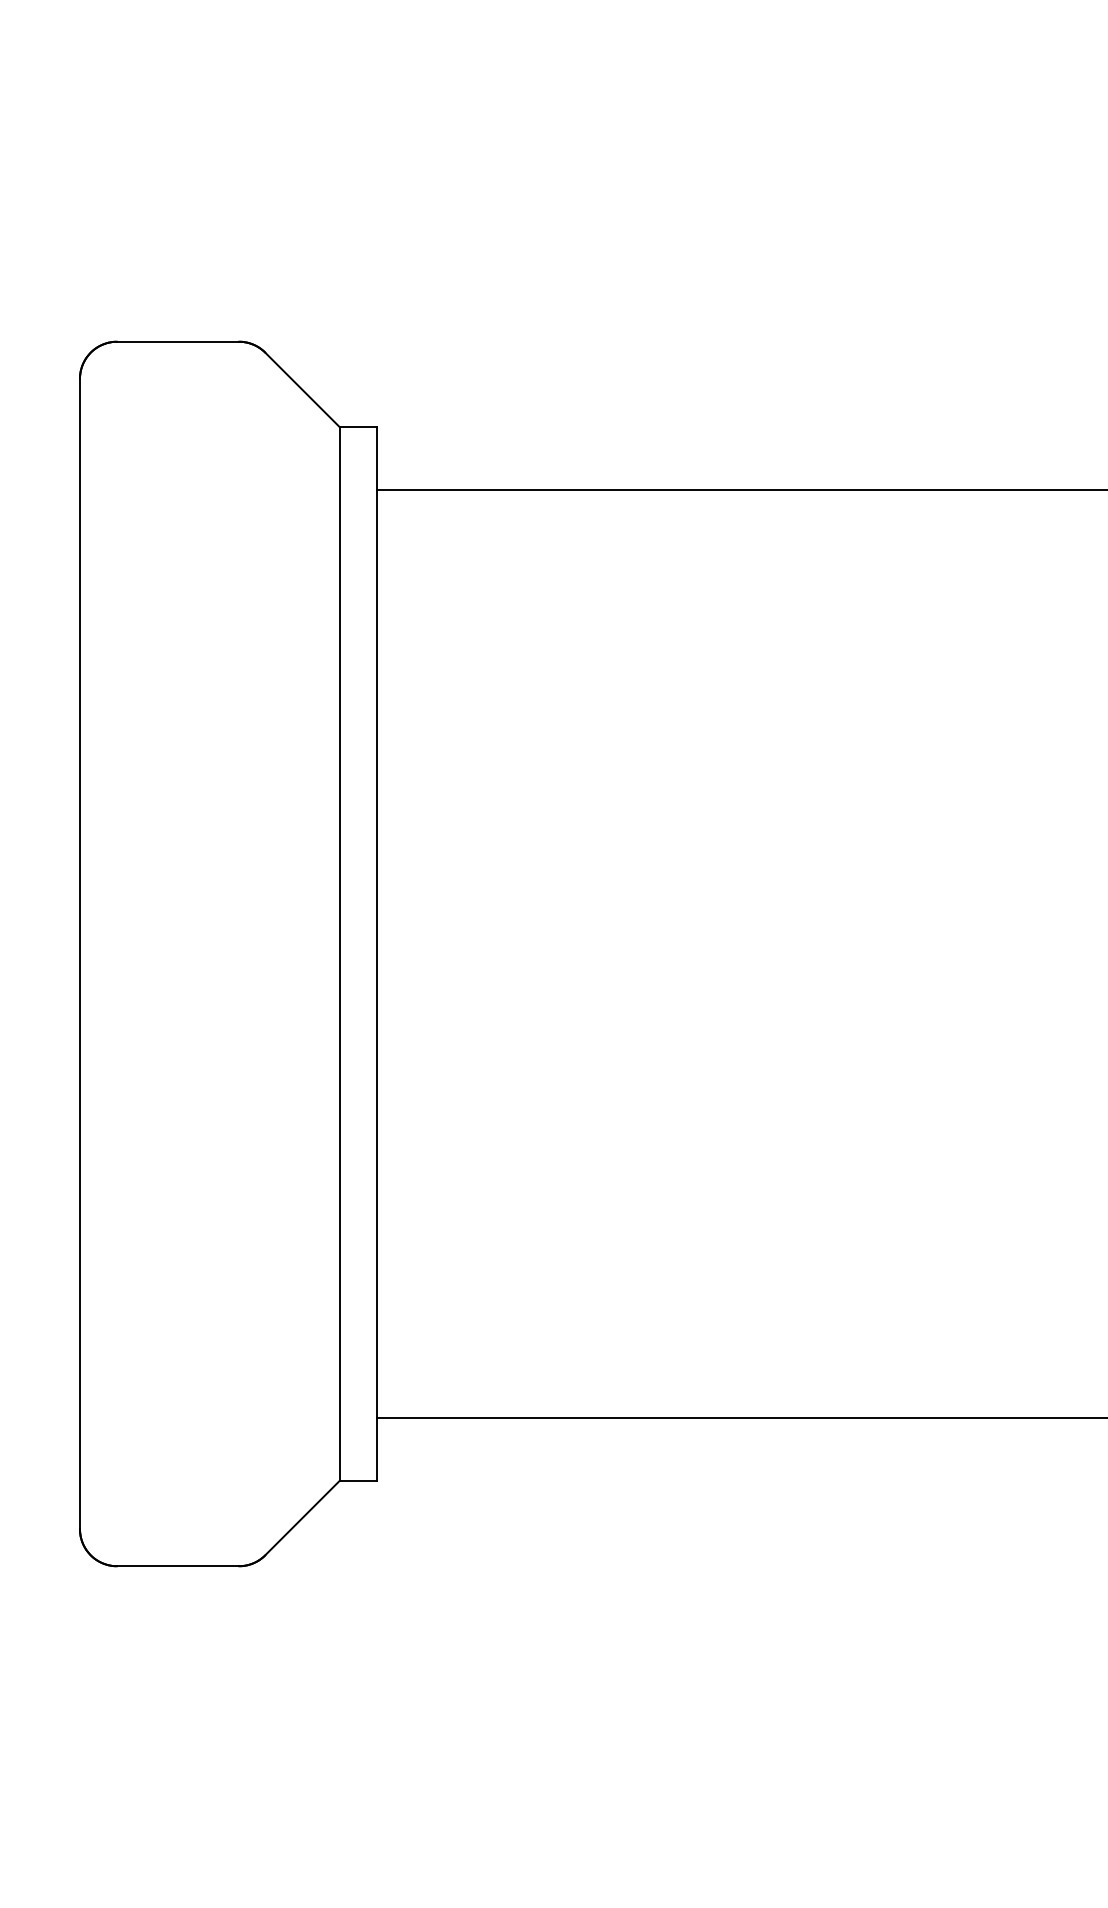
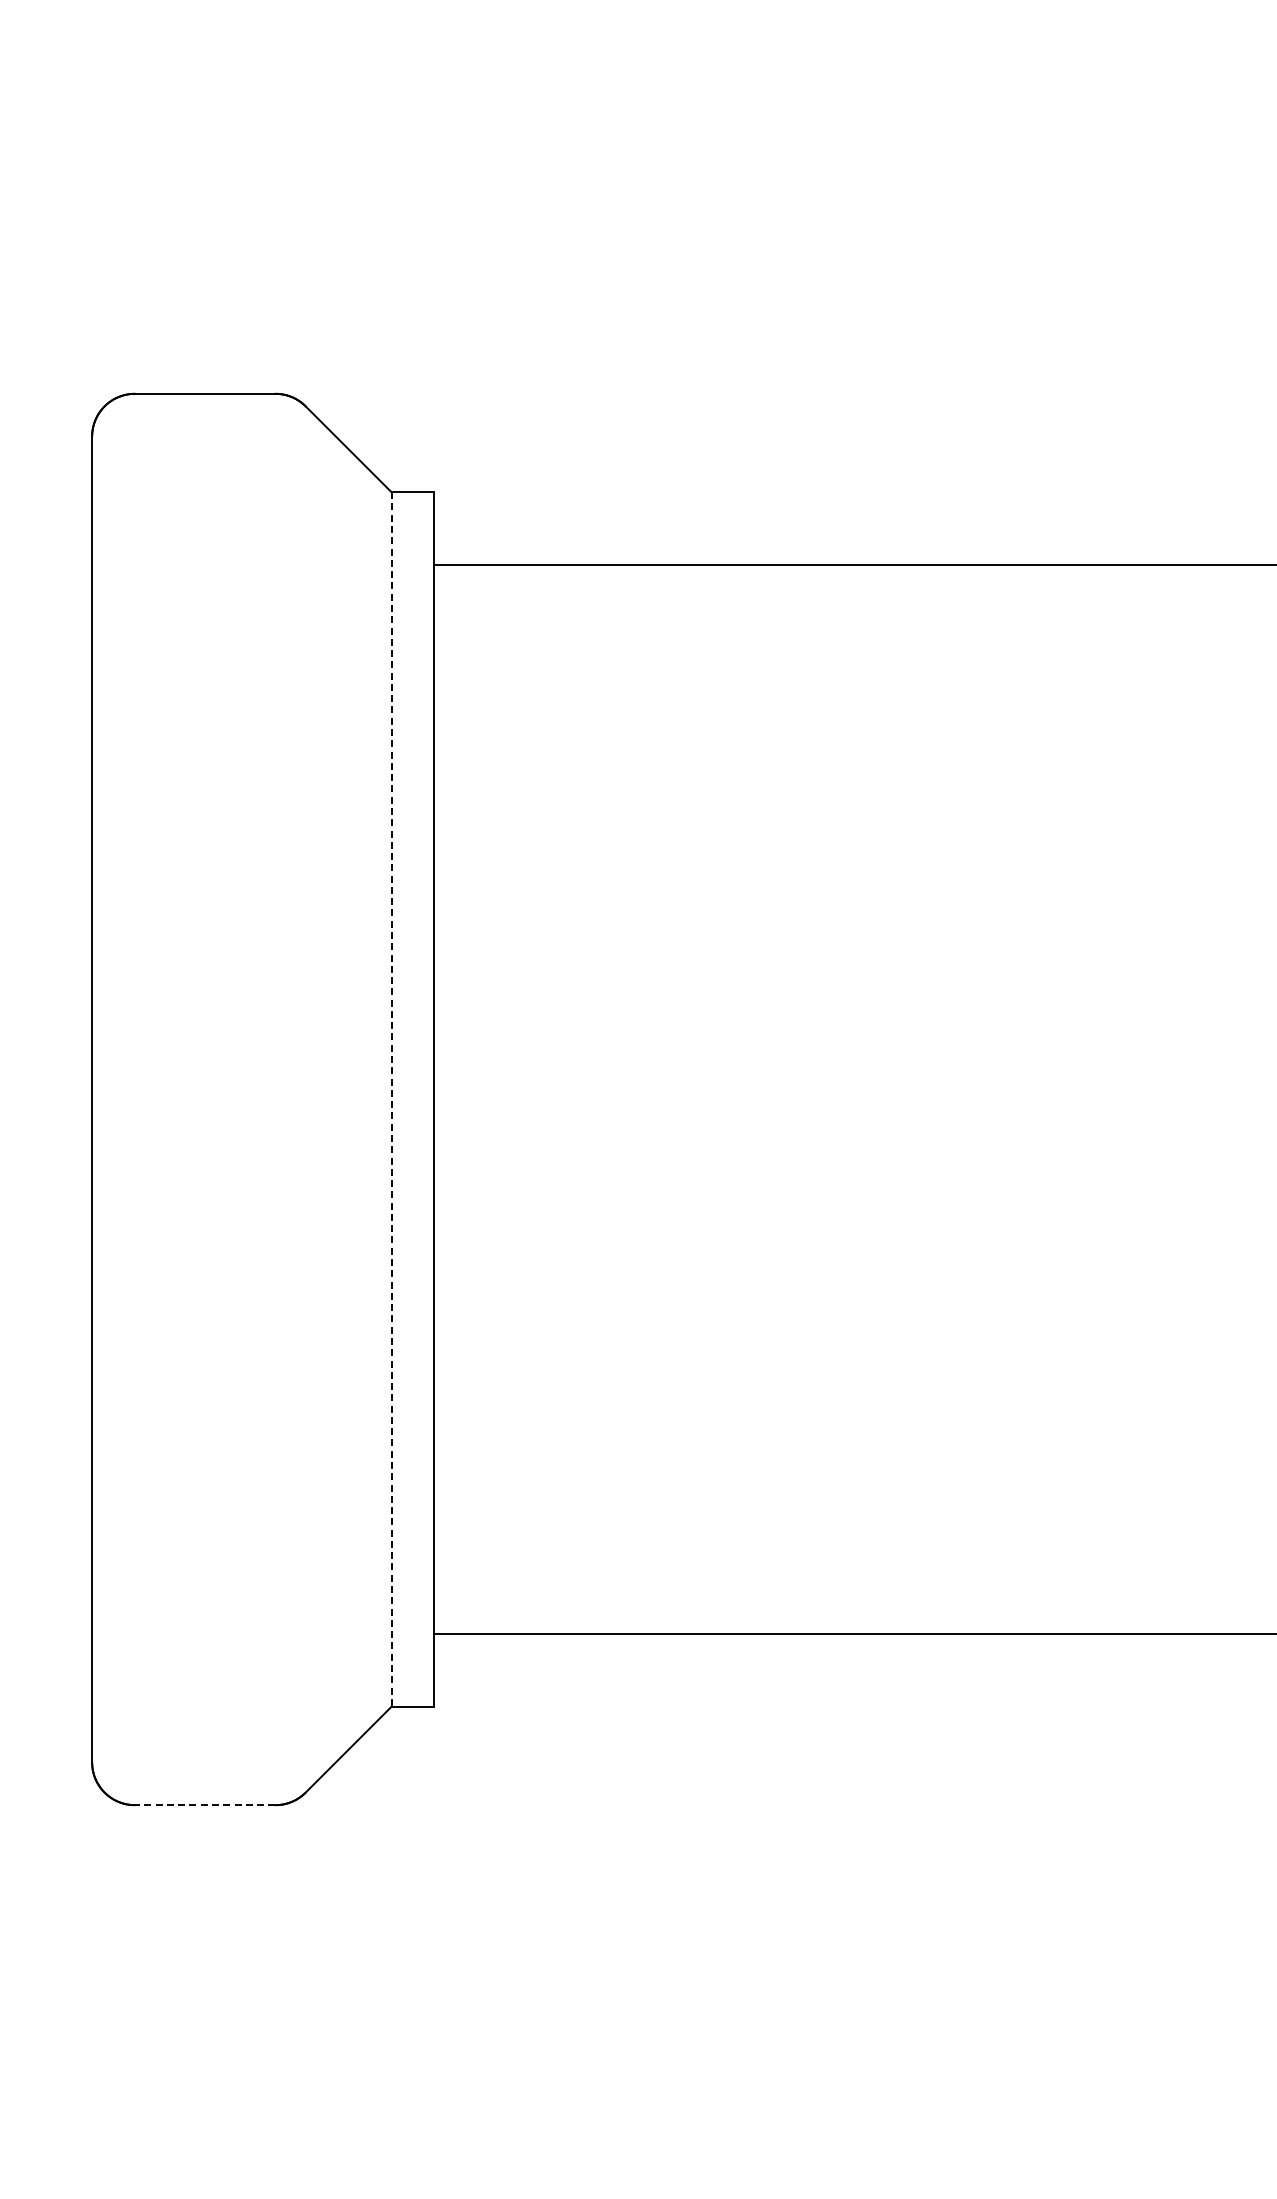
line: (339, 954) -> (391, 1099), solid -> dashed
line: (177, 1566) -> (204, 1805), solid -> dashed

